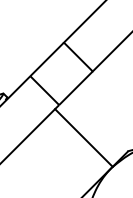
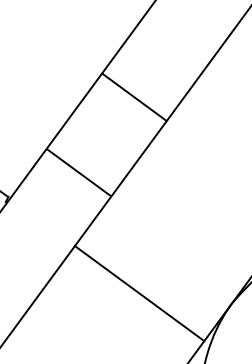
line: (83, 137) -> (138, 292), moved

